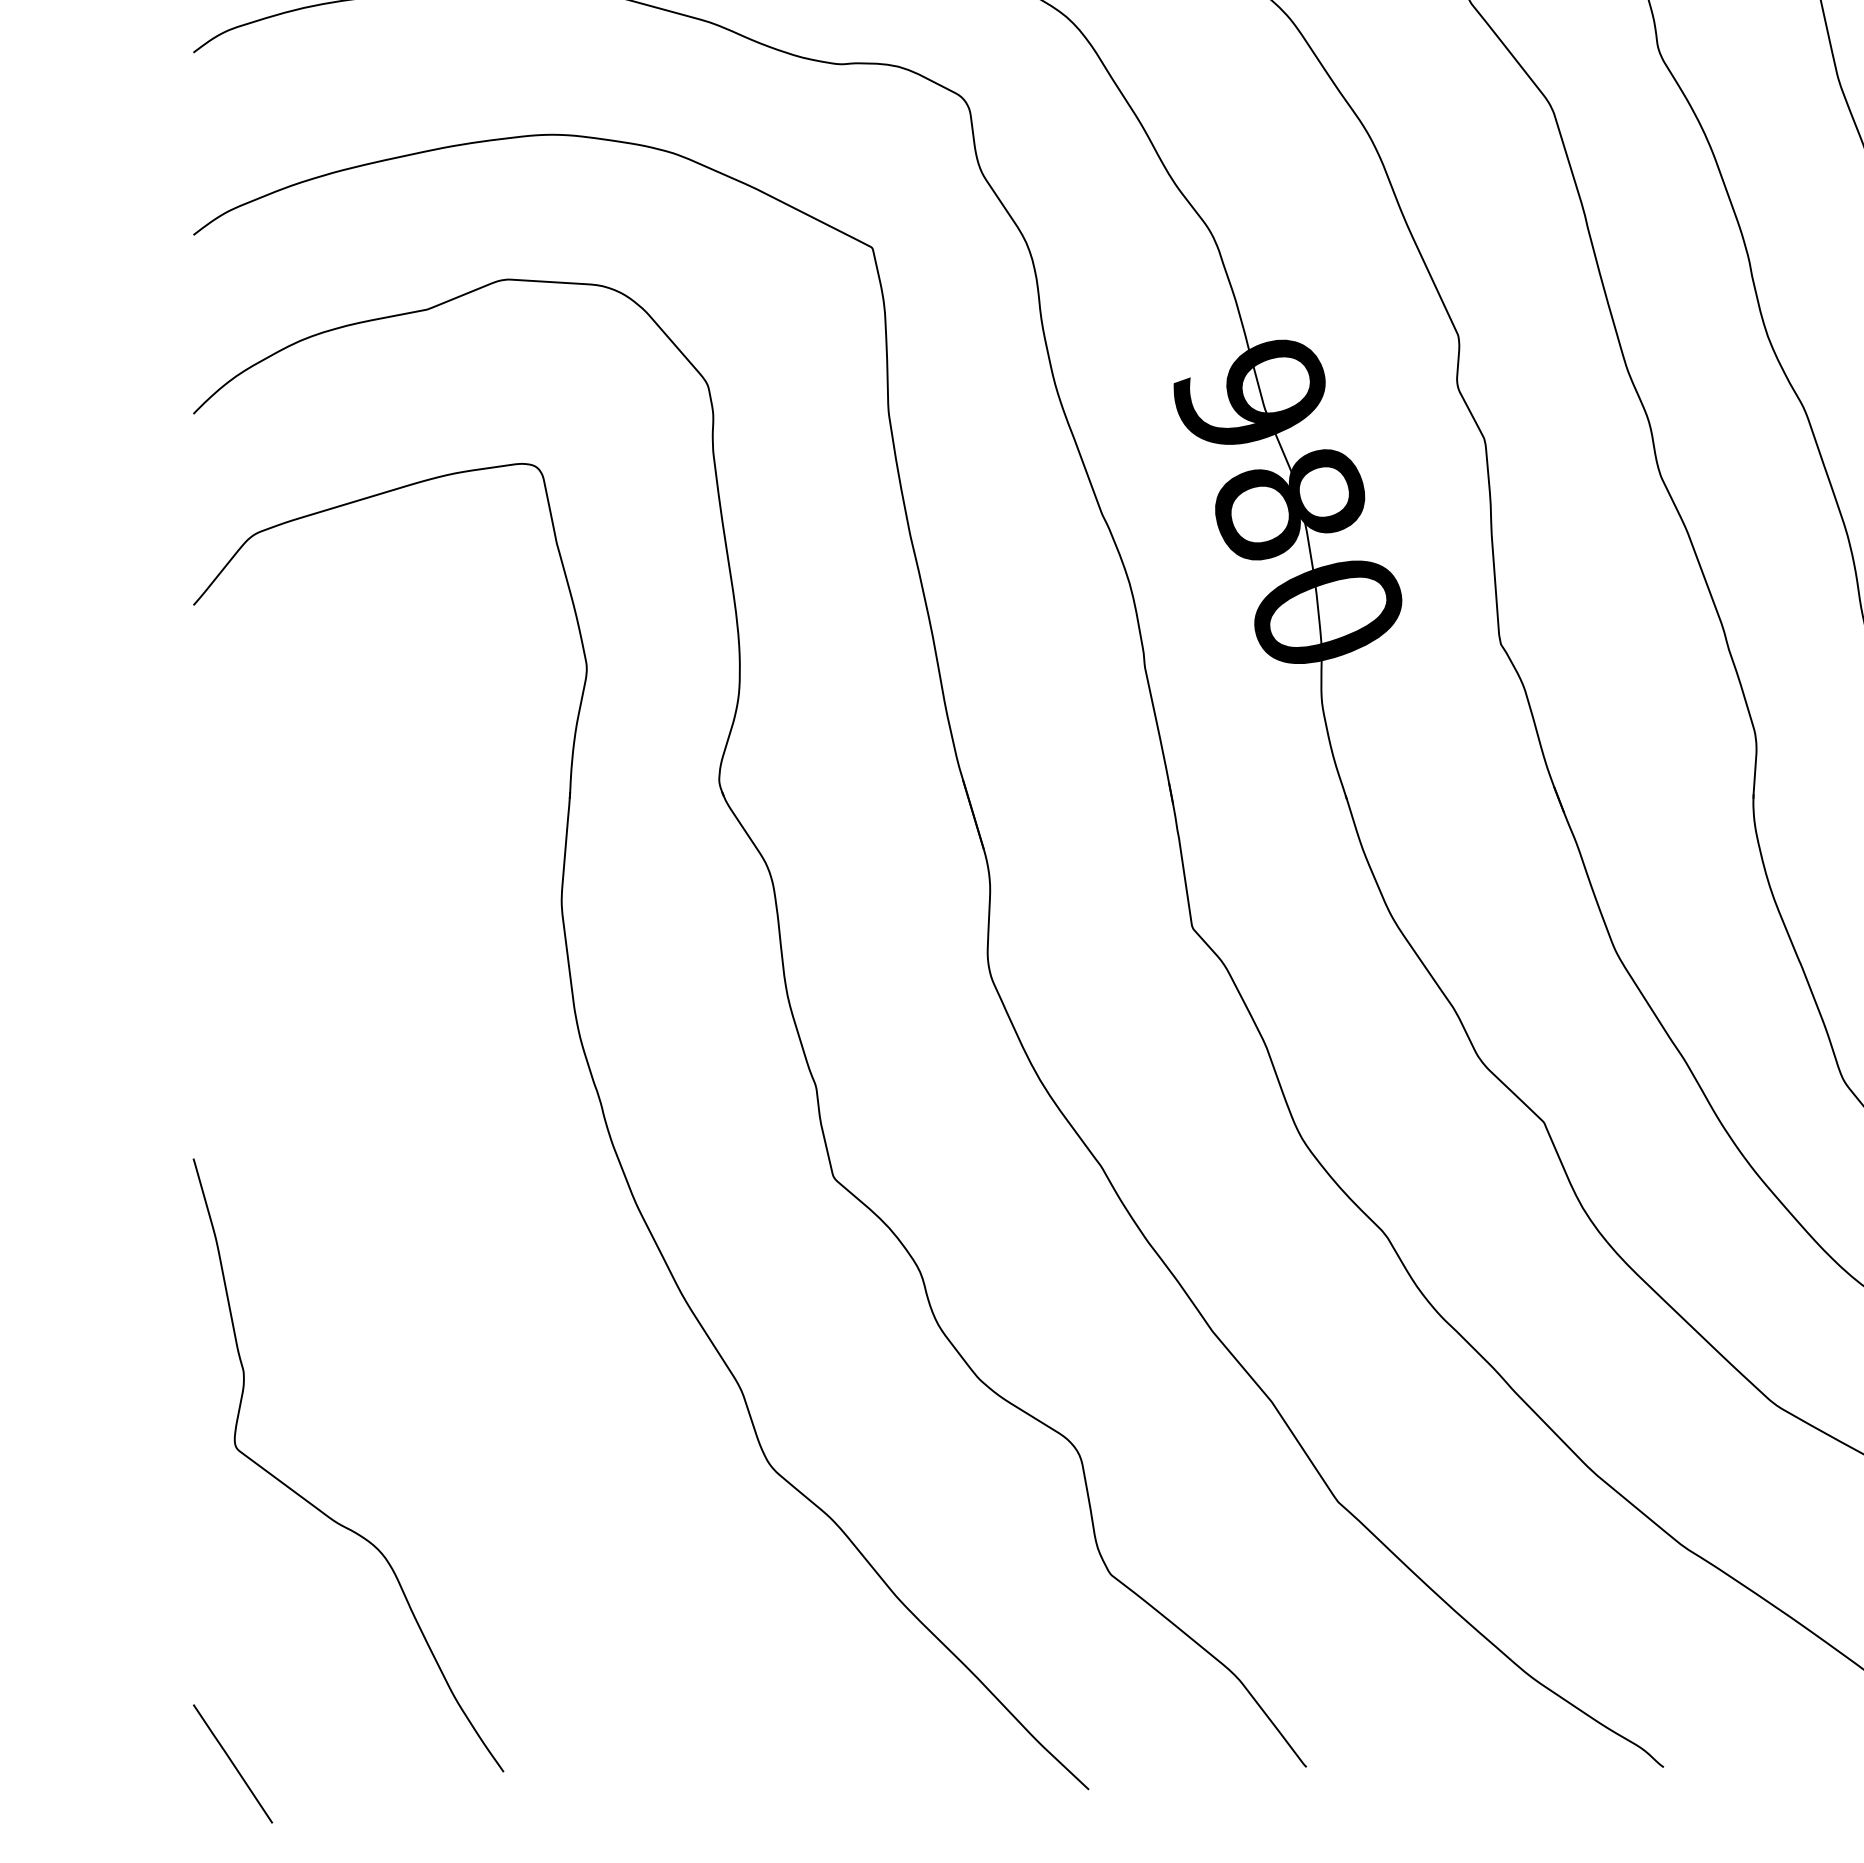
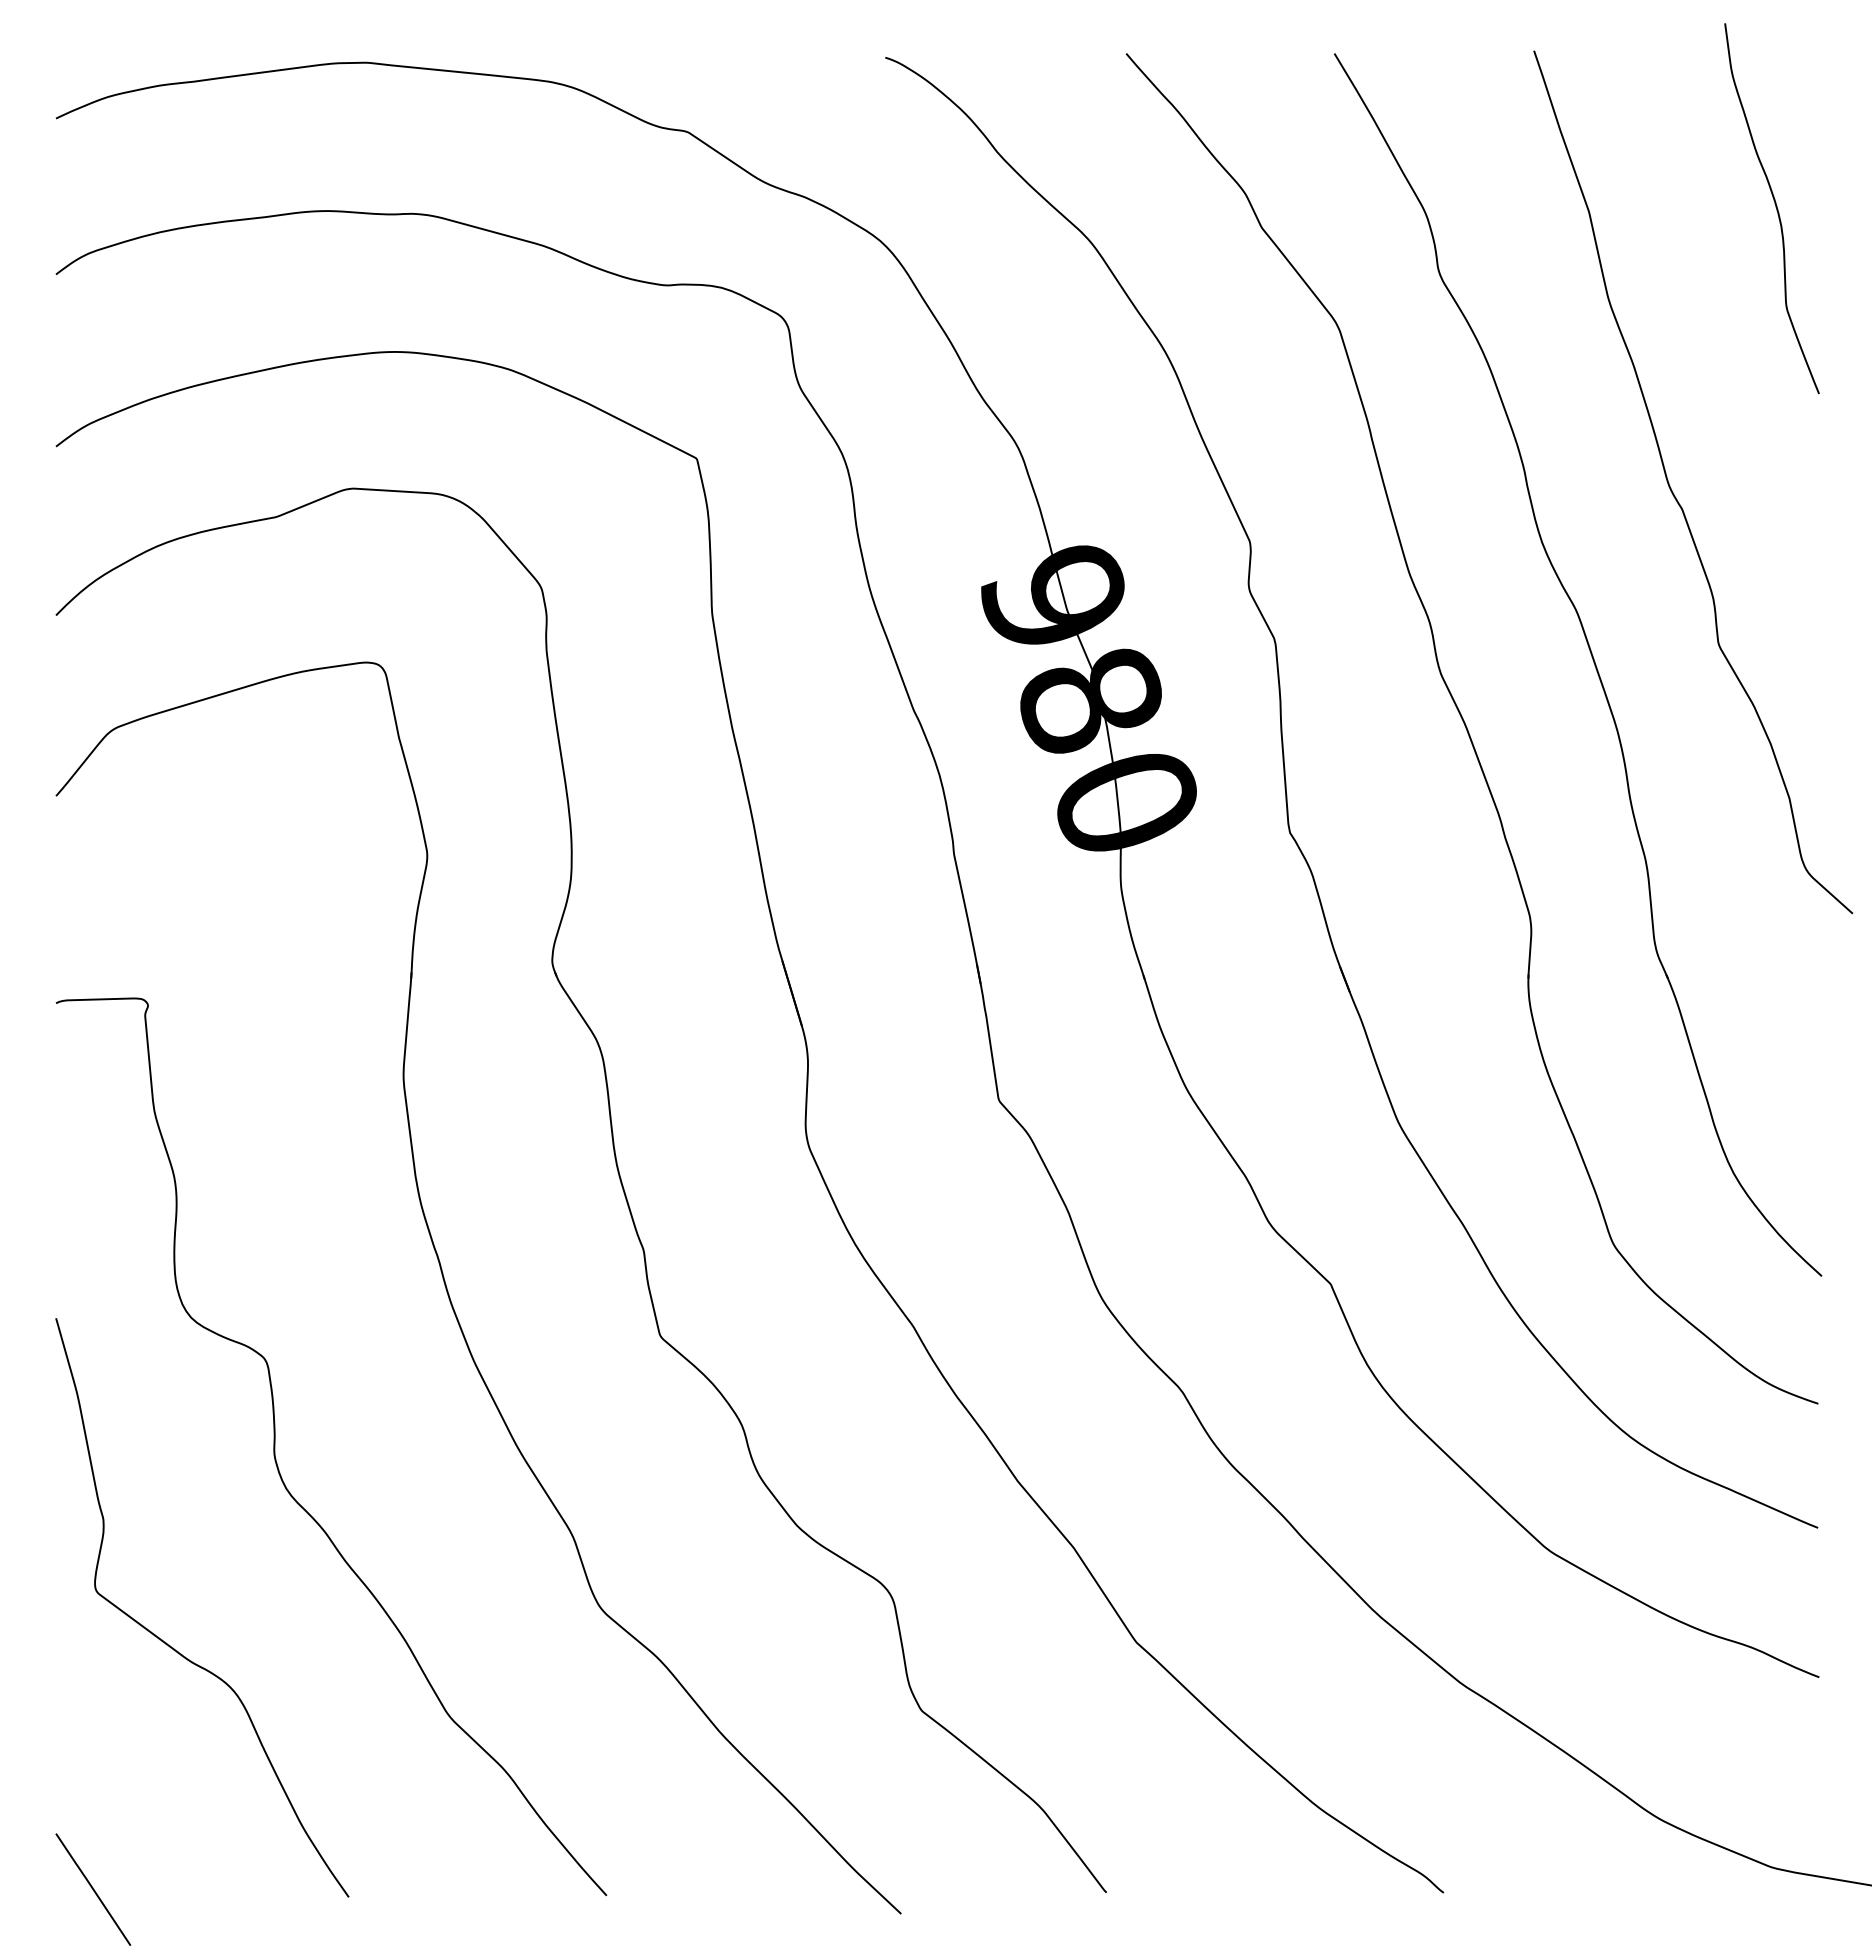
curve: (425, 1294) -> (275, 1446), added

